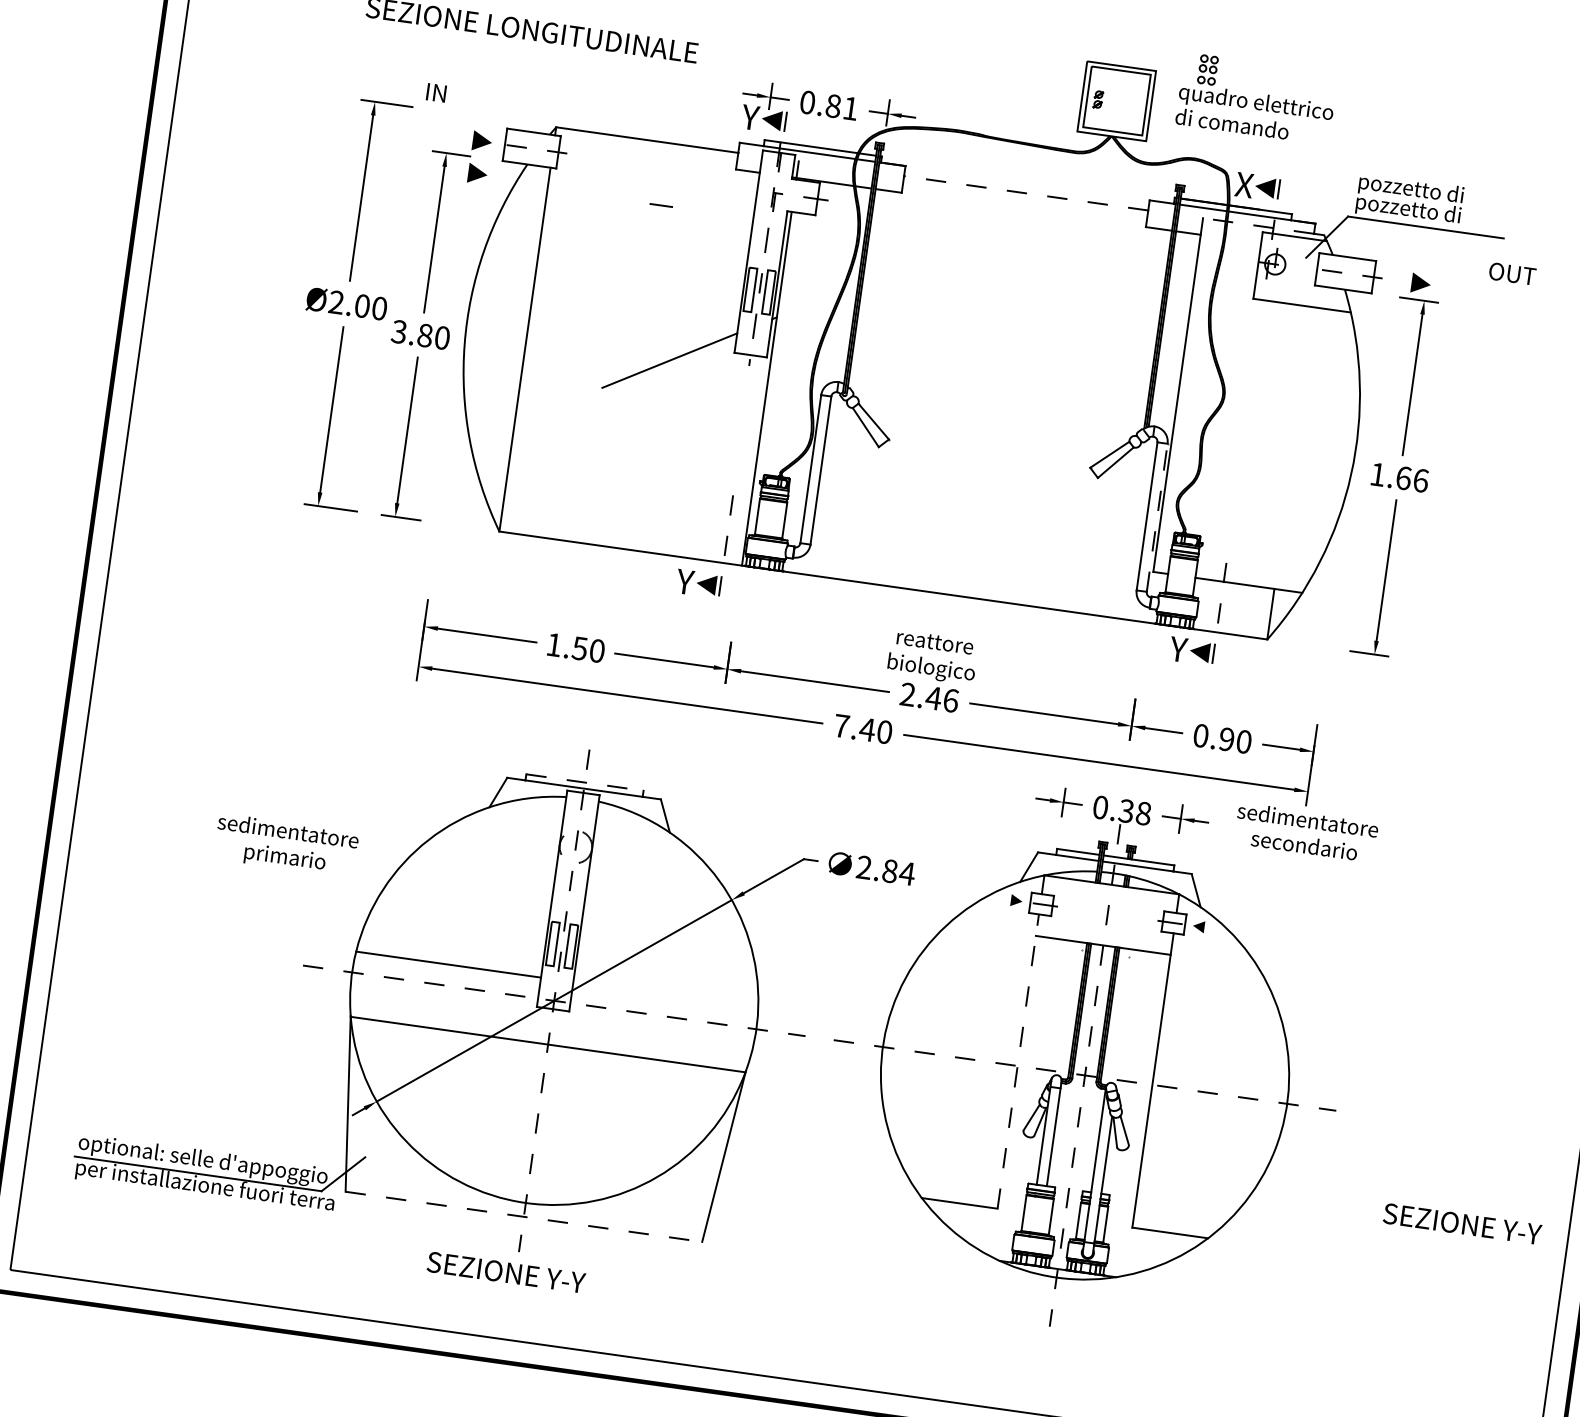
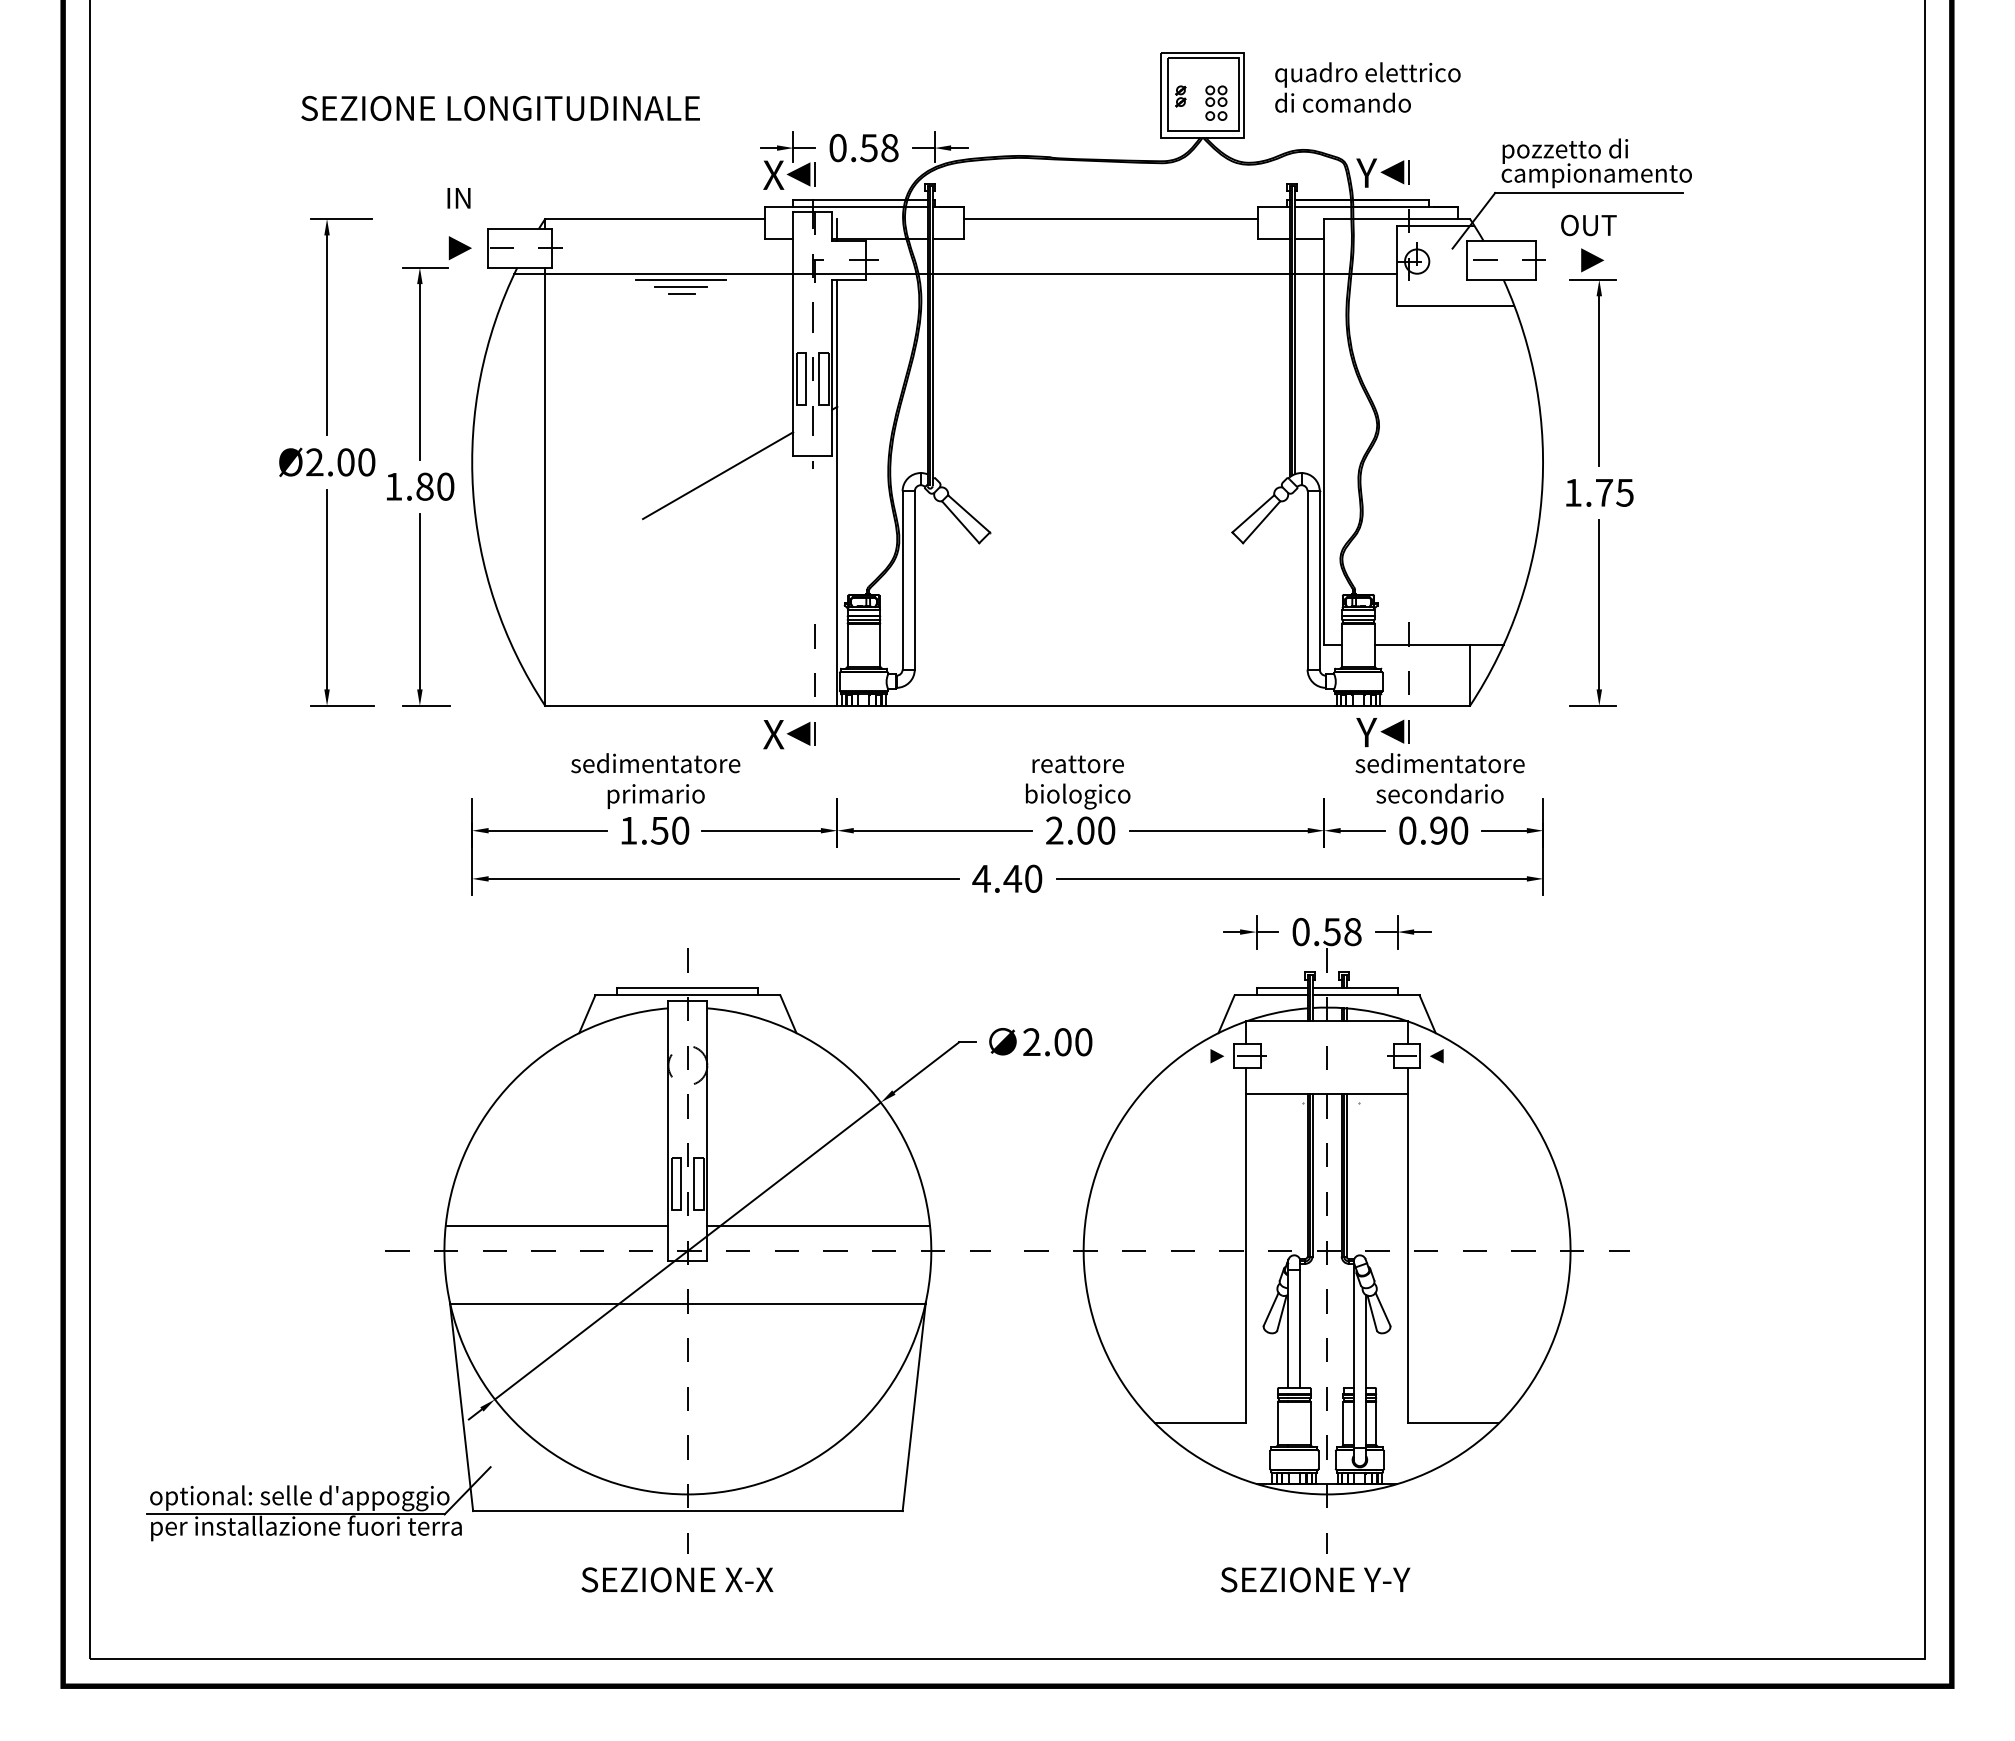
part: (1208, 69) -> (1216, 102), moved
text: (435, 93) -> (458, 198), moved
text: (842, 107) -> (879, 148), 0.81 -> 0.58
text: (750, 116) -> (773, 174), Y -> X
line: (477, 173) -> (459, 286), removed
text: (1244, 184) -> (1367, 172), X -> Y
line: (1025, 192) -> (1110, 218), dashed -> solid
line: (661, 193) -> (680, 279), added
line: (661, 200) -> (681, 287), added
text: (1434, 213) -> (1596, 175), pozzetto di -> campionamento
line: (890, 220) -> (955, 273), added
line: (1259, 225) -> (1391, 218), dashed -> solid
text: (1512, 273) -> (1588, 225), moved
text: (399, 331) -> (393, 486), 3.80 -> 1.80
text: (1412, 479) -> (1614, 492), 1.66 -> 1.75
line: (1157, 517) -> (1319, 579), dashed -> solid
text: (685, 581) -> (773, 734), Y -> X
text: (941, 699) -> (1095, 830), 2.46 -> 2.00
text: (841, 725) -> (981, 878), 7.40 -> 4.40
line: (584, 782) -> (687, 988), dashed -> solid
text: (1126, 810) -> (1332, 931), 0.38 -> 0.58
text: (1305, 832) -> (1439, 778), moved
text: (286, 845) -> (655, 780), moved
text: (898, 872) -> (1073, 1042), 2.84 -> 2.00
line: (665, 994) -> (818, 1225), added
line: (1017, 1061) -> (1245, 1245), dashed -> solid
line: (523, 1217) -> (687, 1511), dashed -> solid
text: (1462, 1223) -> (1315, 1579), moved
text: (566, 1280) -> (748, 1579), SEZIONE Y-Y -> SEZIONE X-X

